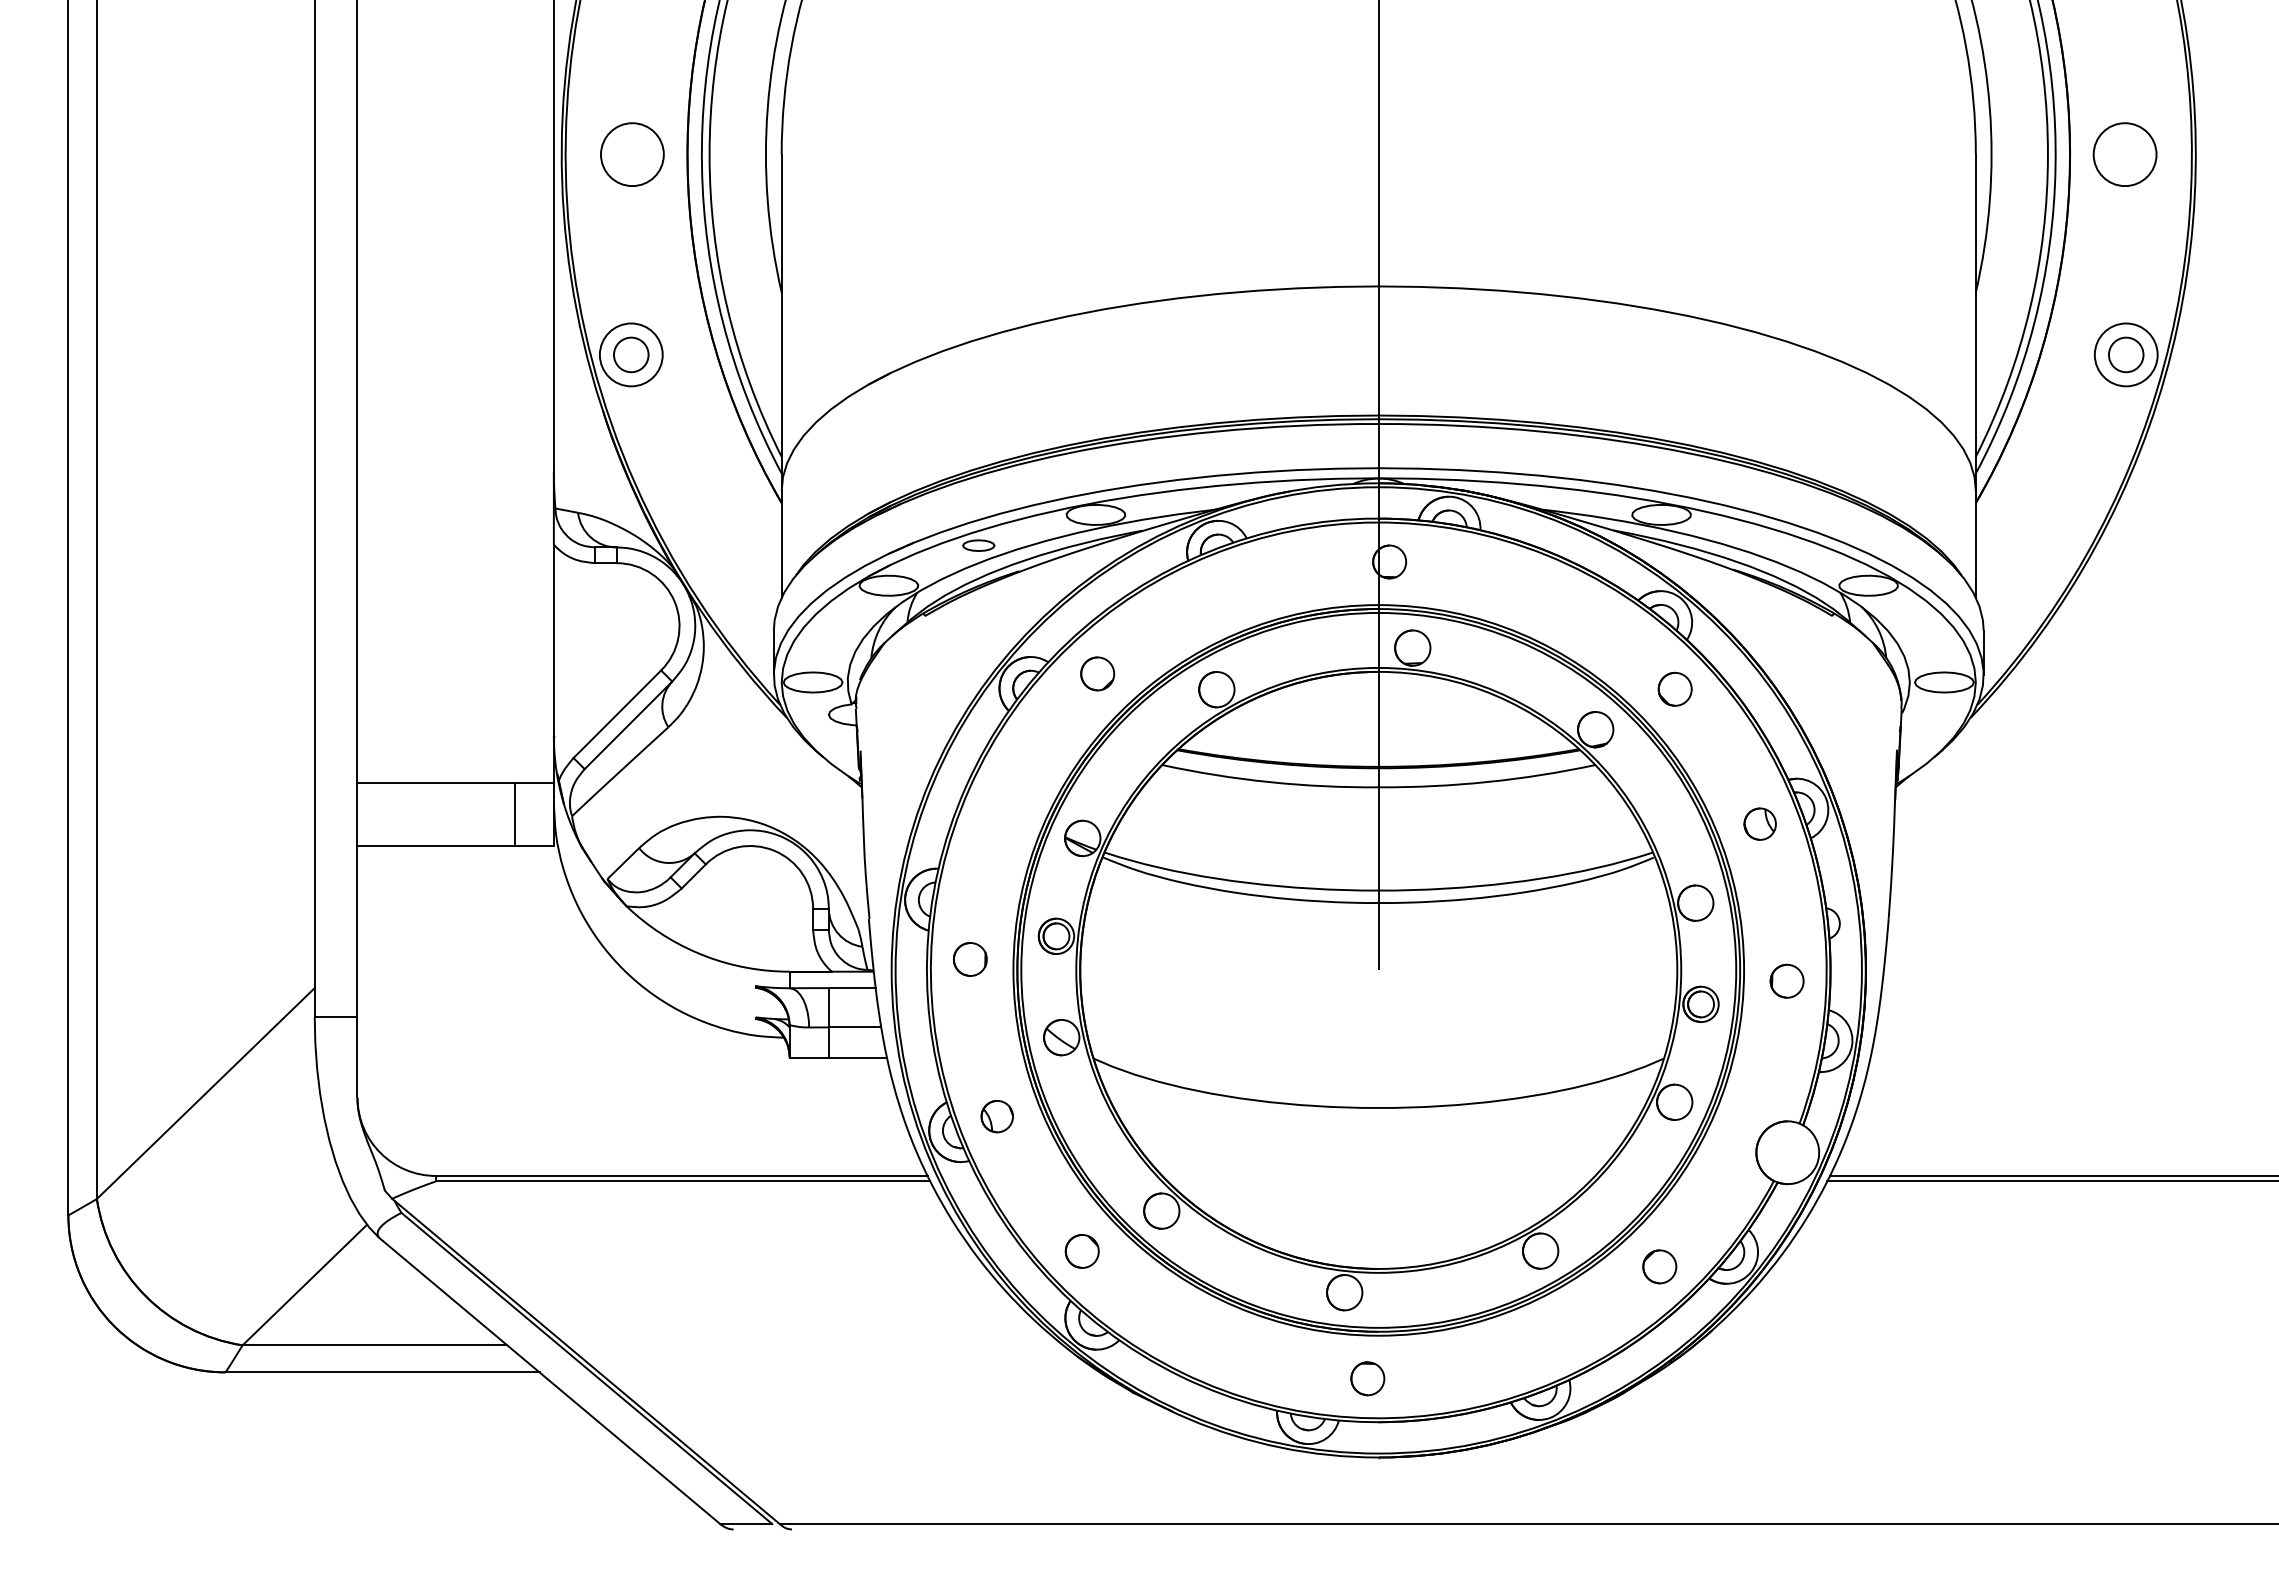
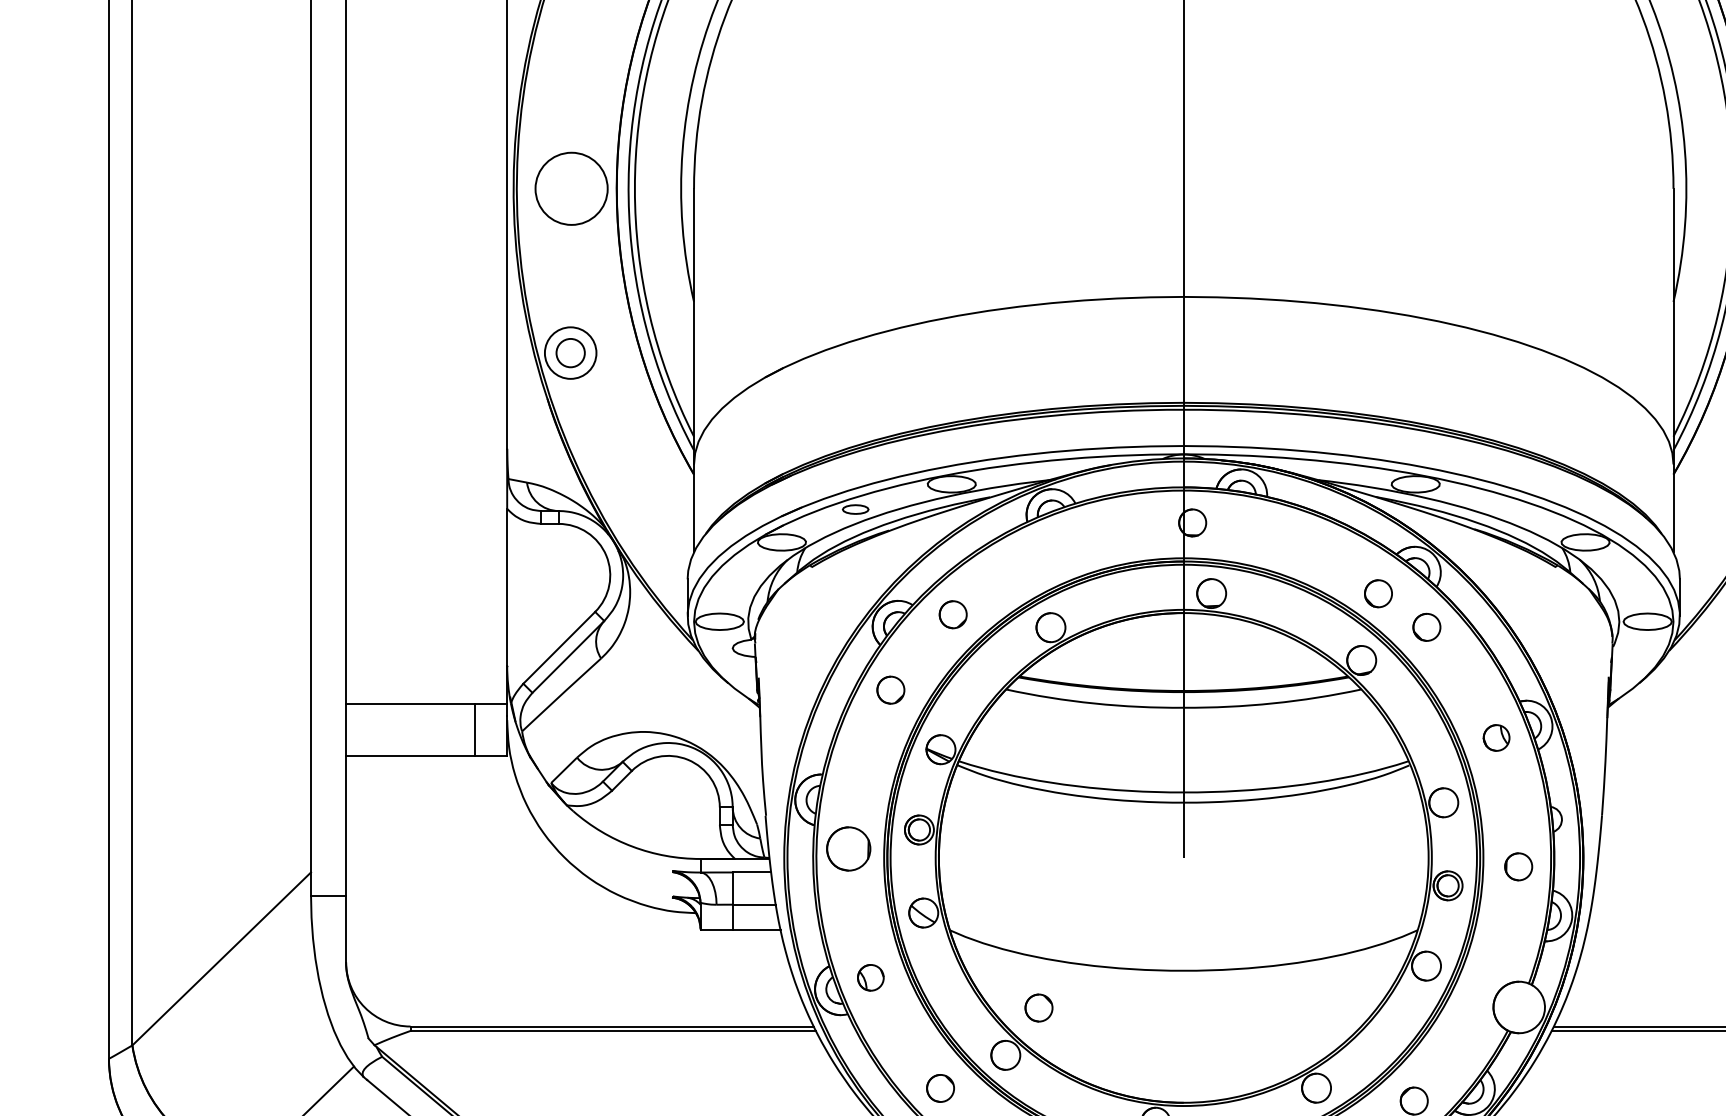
circle: (632, 154) -> (571, 188), size x1.4
part: (1615, 647) -> (1377, 593), added
part: (1021, 765) -> (890, 689), added
circle: (970, 959) -> (848, 848), size x1.6
part: (1201, 1153) -> (1038, 1008), added

